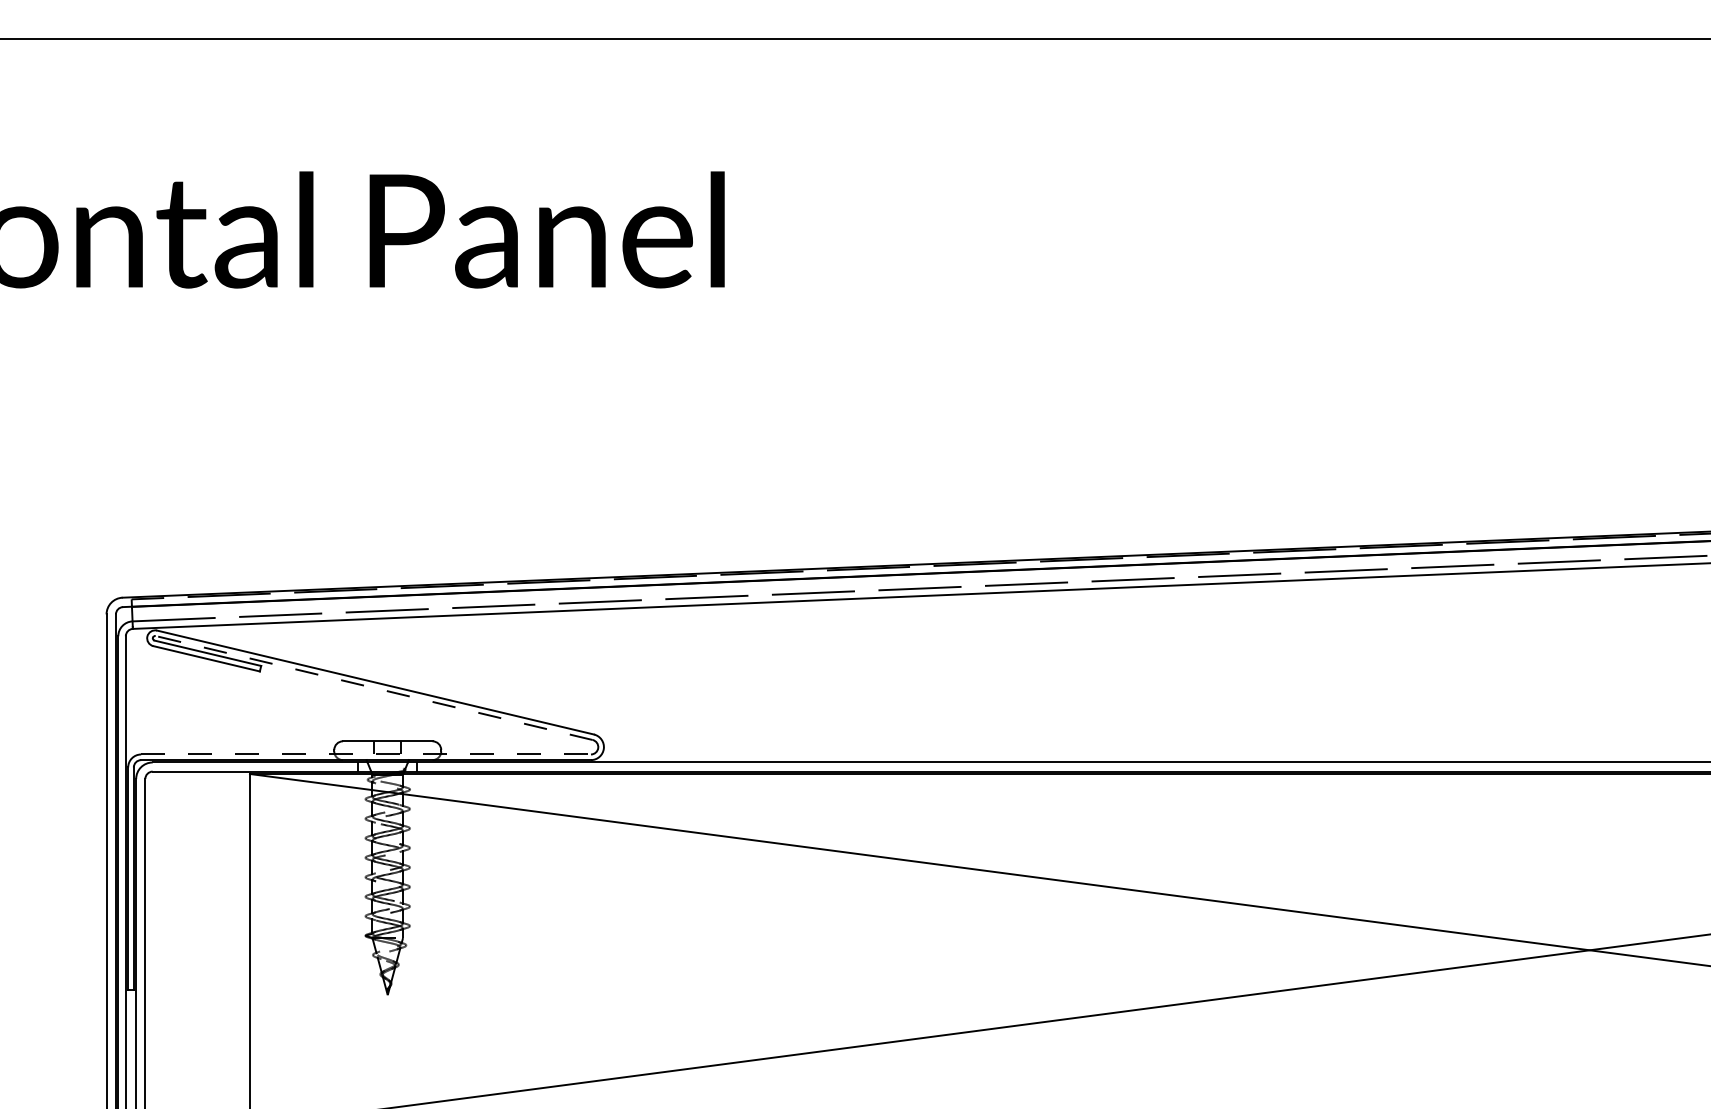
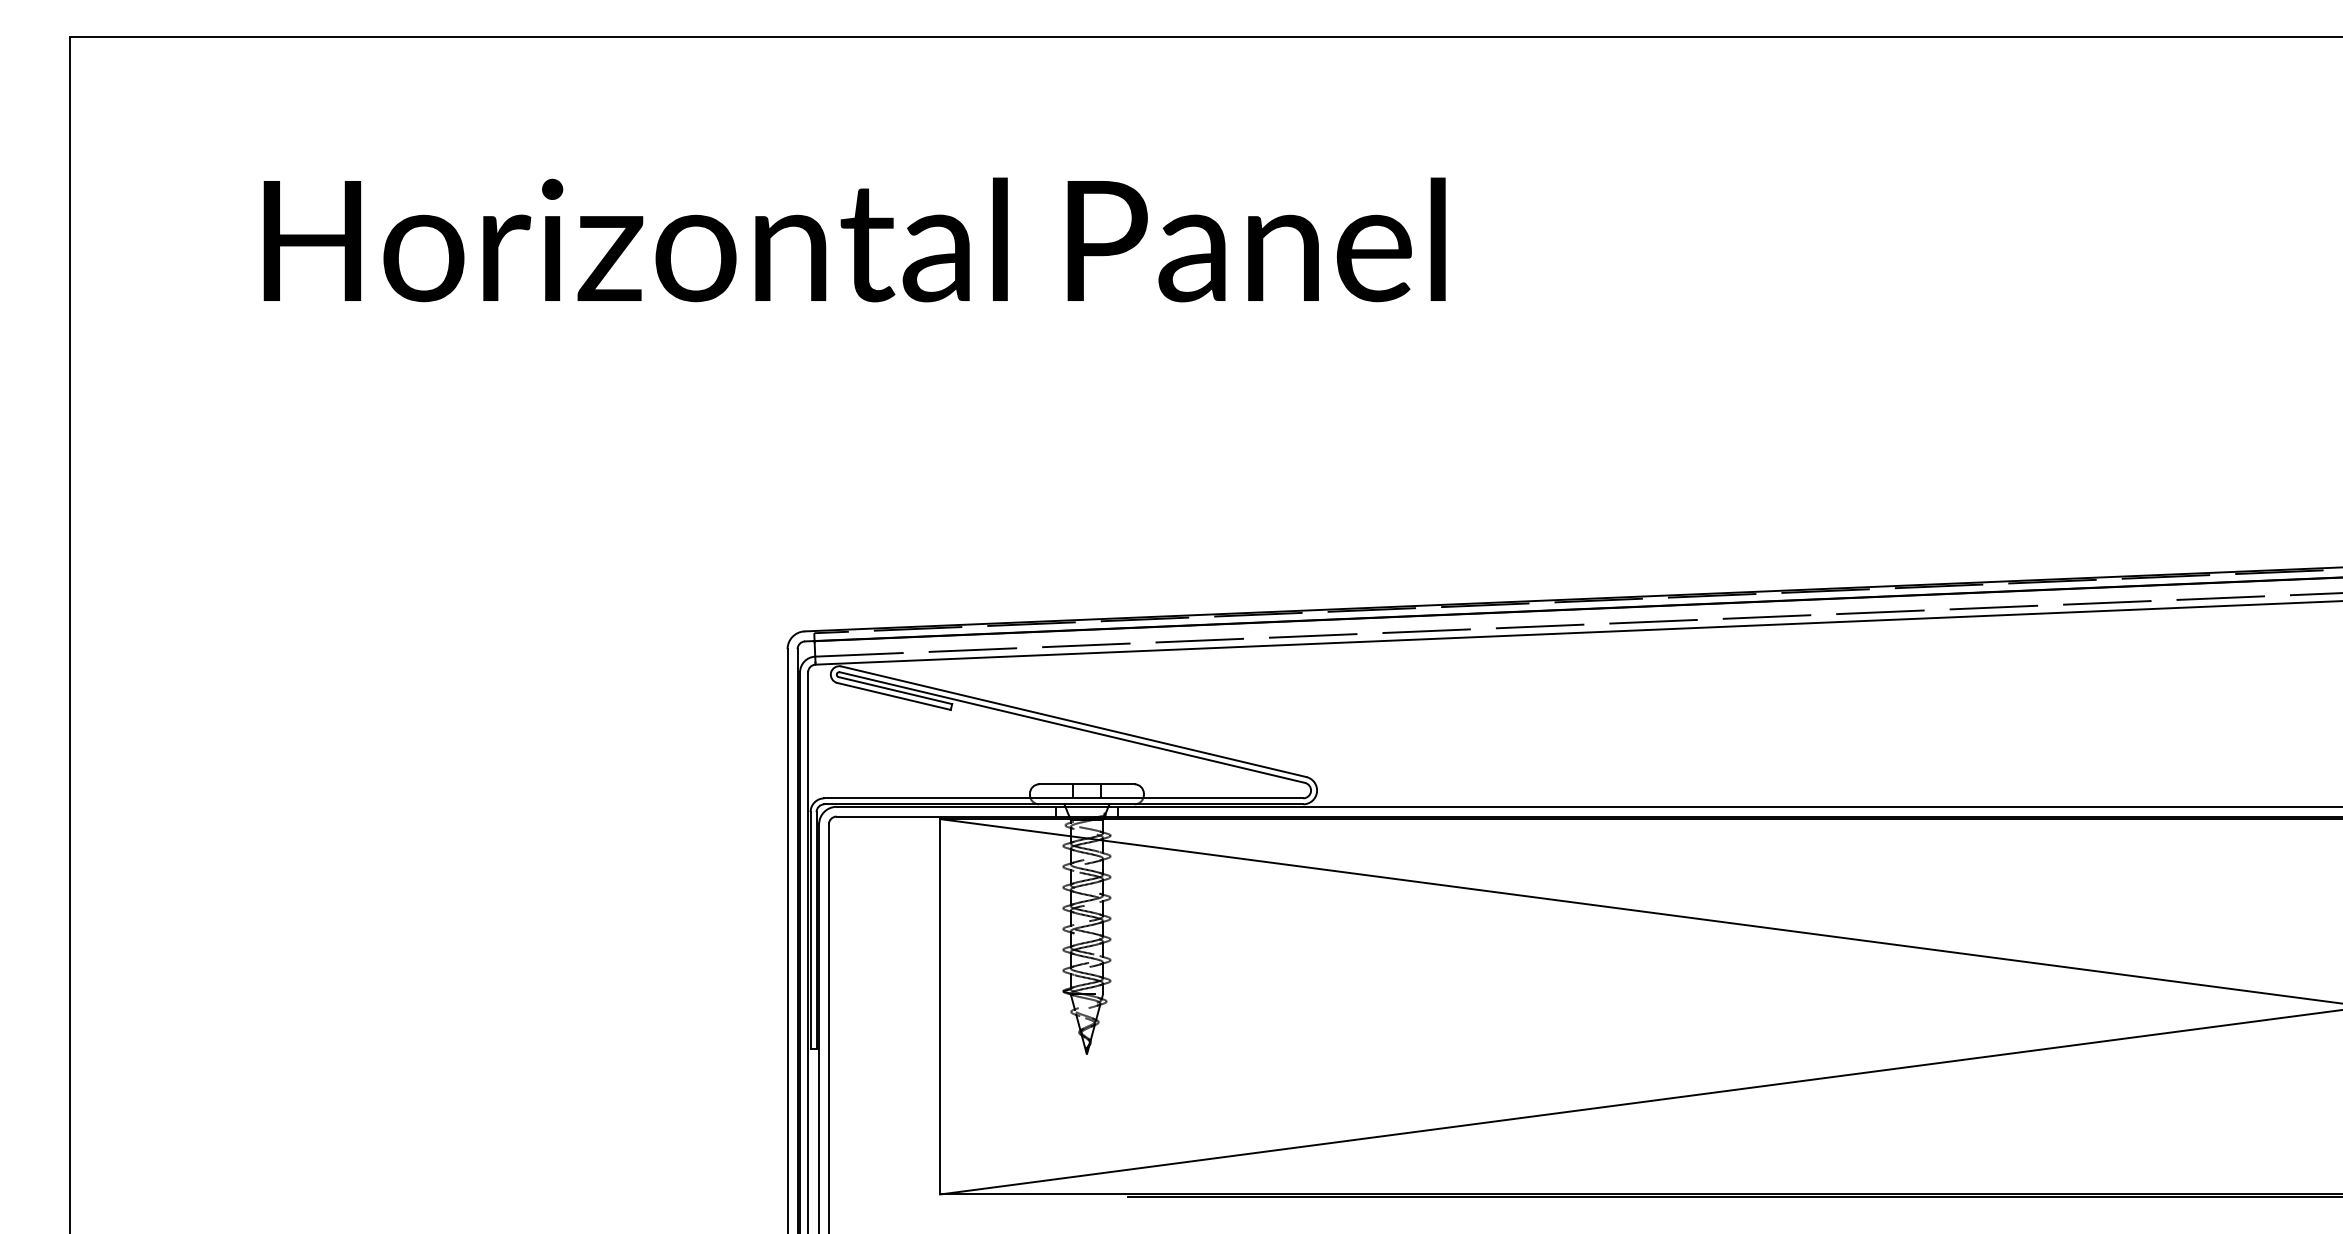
line: (374, 687) -> (1072, 727), dashed -> solid
line: (366, 754) -> (1064, 798), dashed -> solid

